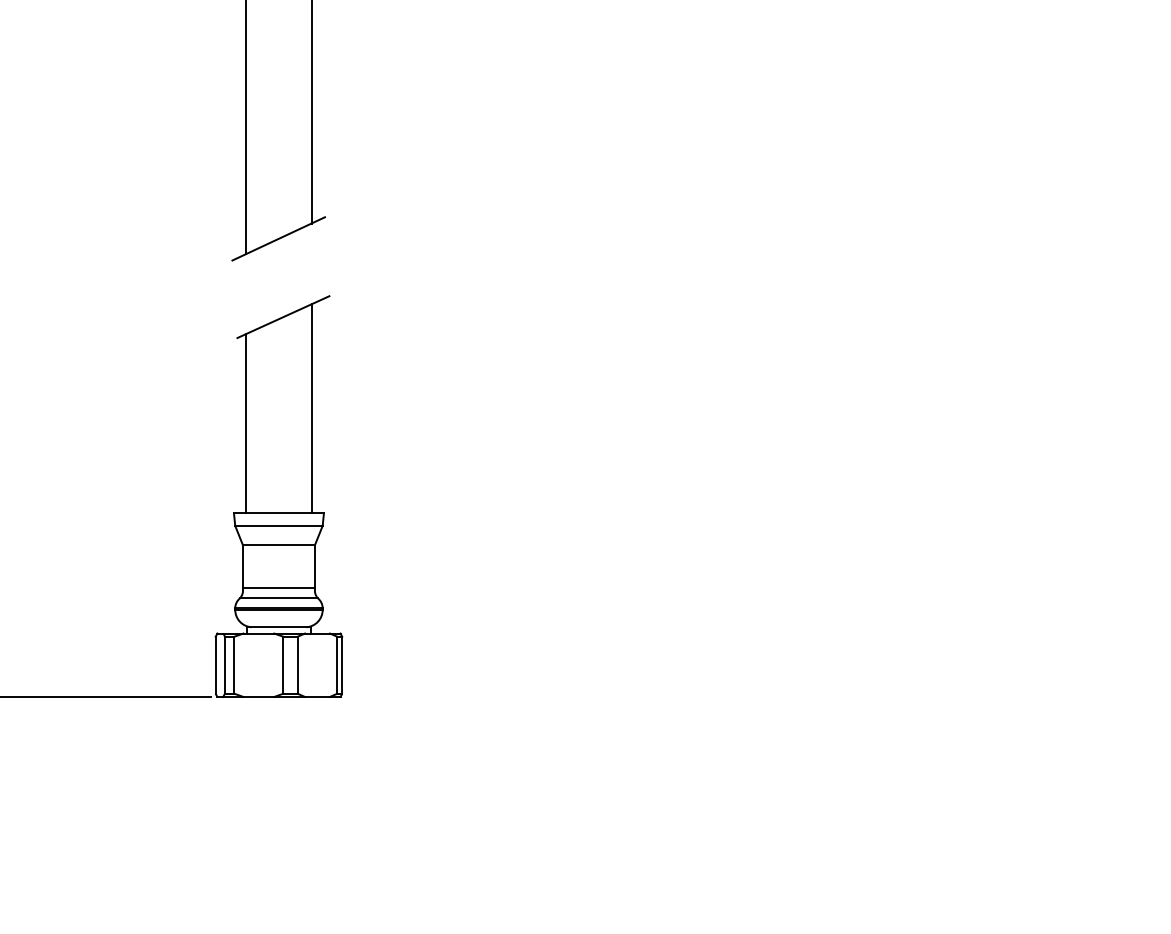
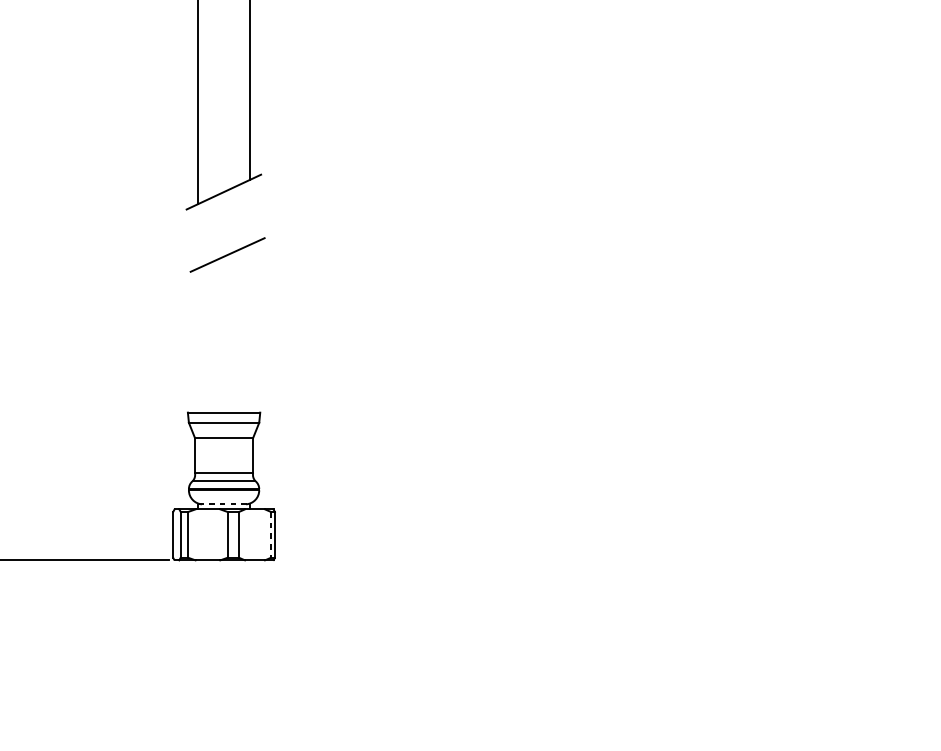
line: (311, 408) -> (250, 328), removed
line: (246, 423) -> (197, 340), removed
line: (279, 627) -> (224, 504), solid -> dashed
line: (337, 665) -> (271, 535), solid -> dashed

